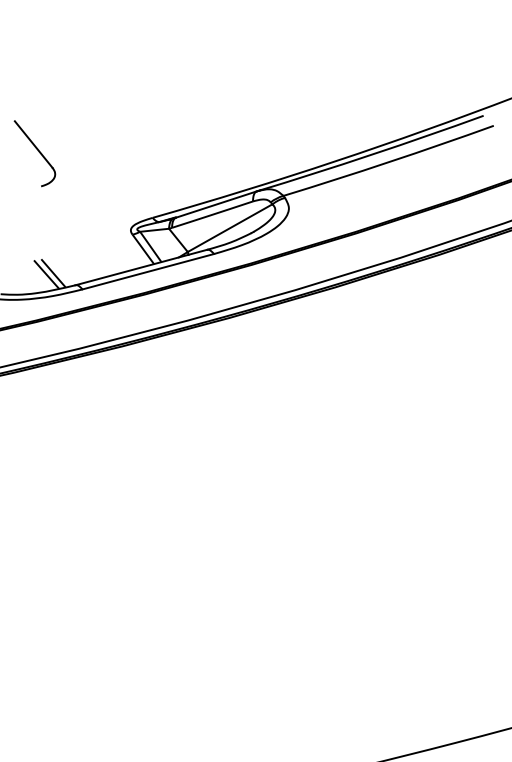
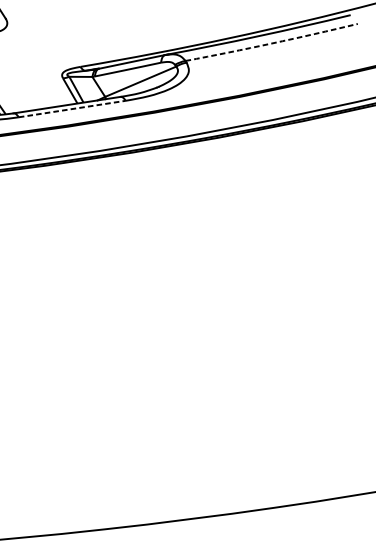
arc: (389, 162) -> (272, 43), solid -> dashed
line: (148, 271) -> (72, 108), solid -> dashed

